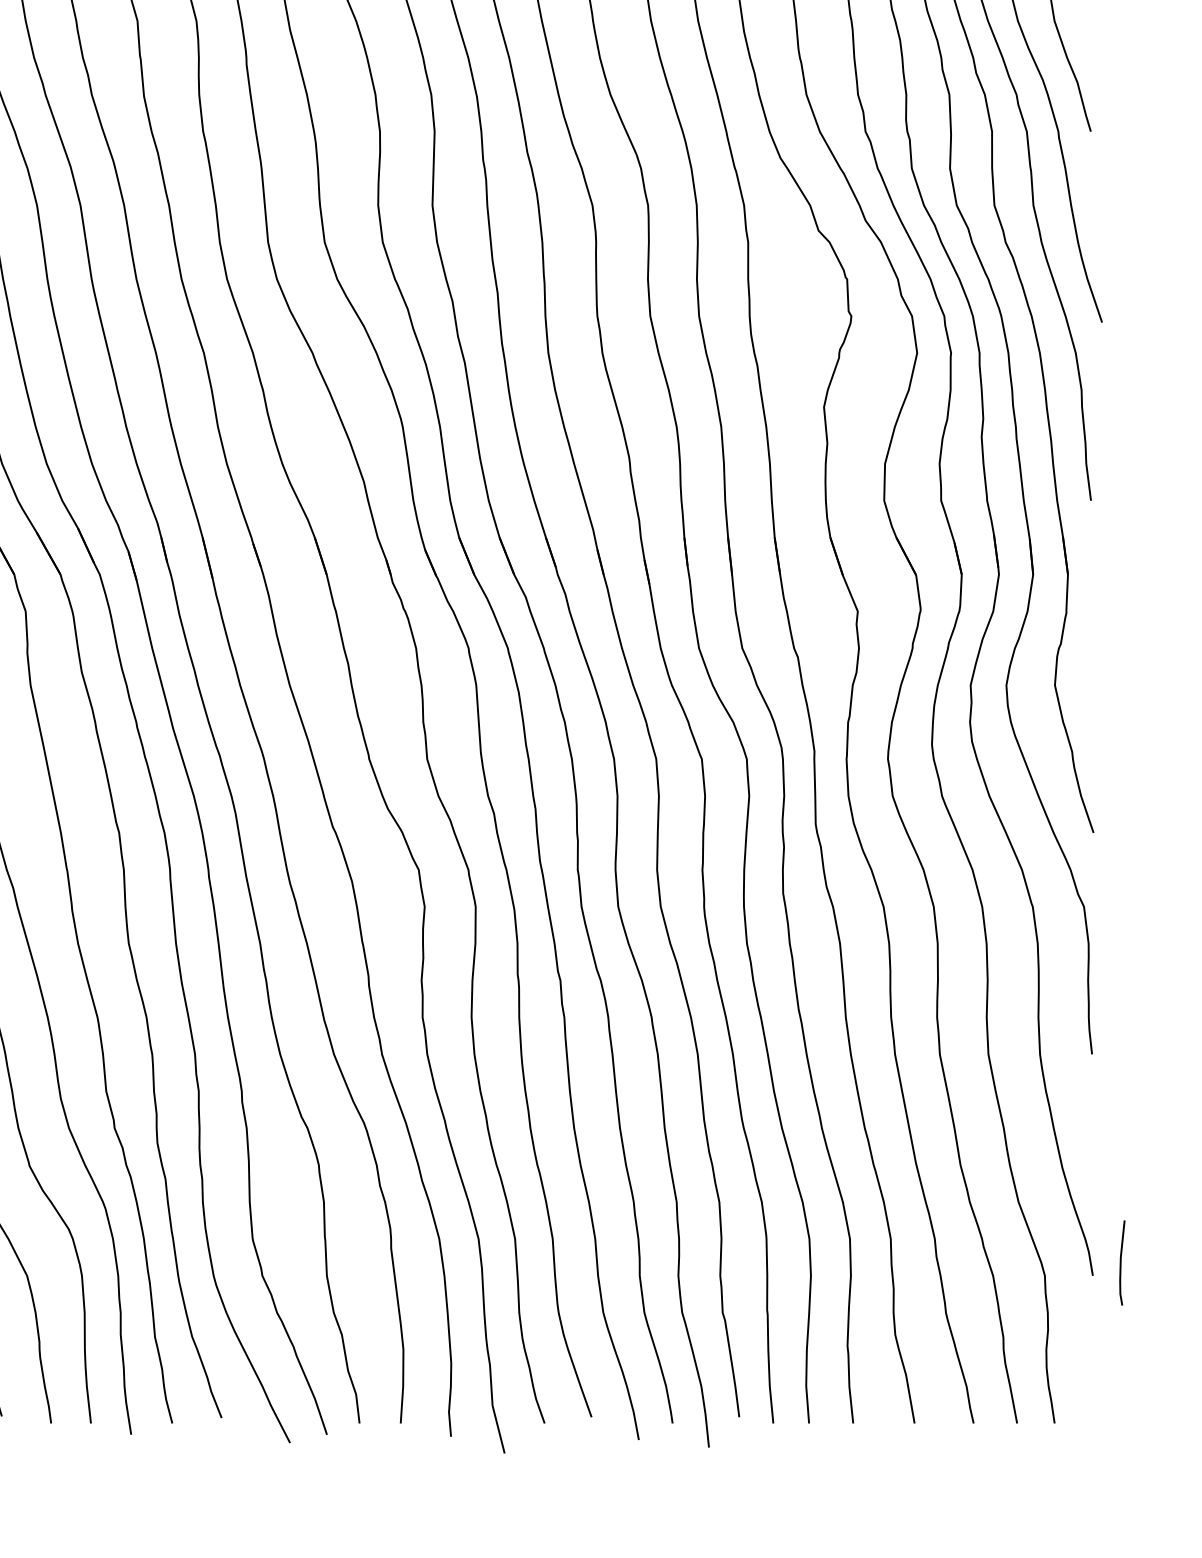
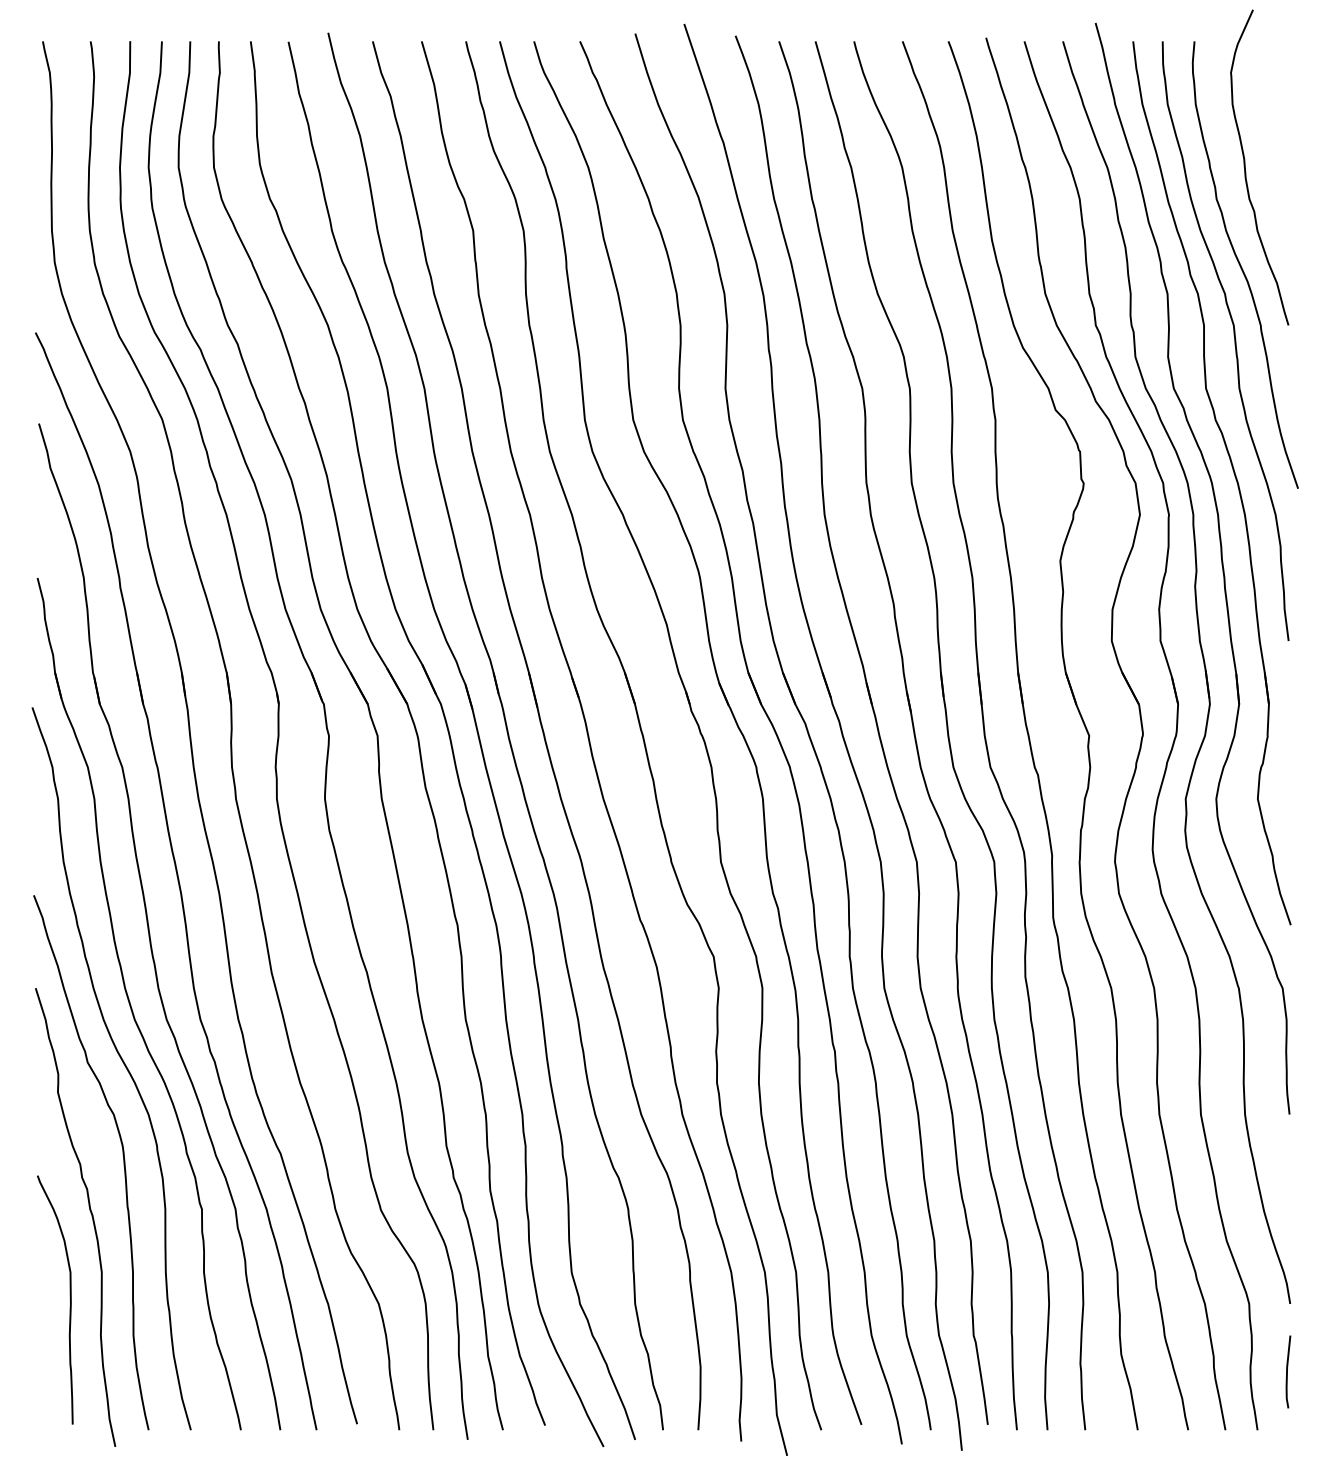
line: (1121, 1262) -> (1287, 1371), moved

